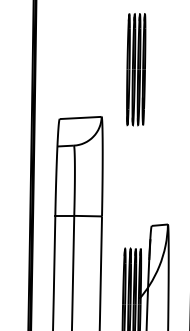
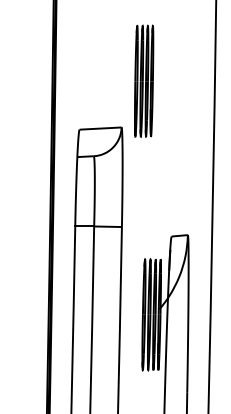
part: (136, 68) -> (144, 80), moved

